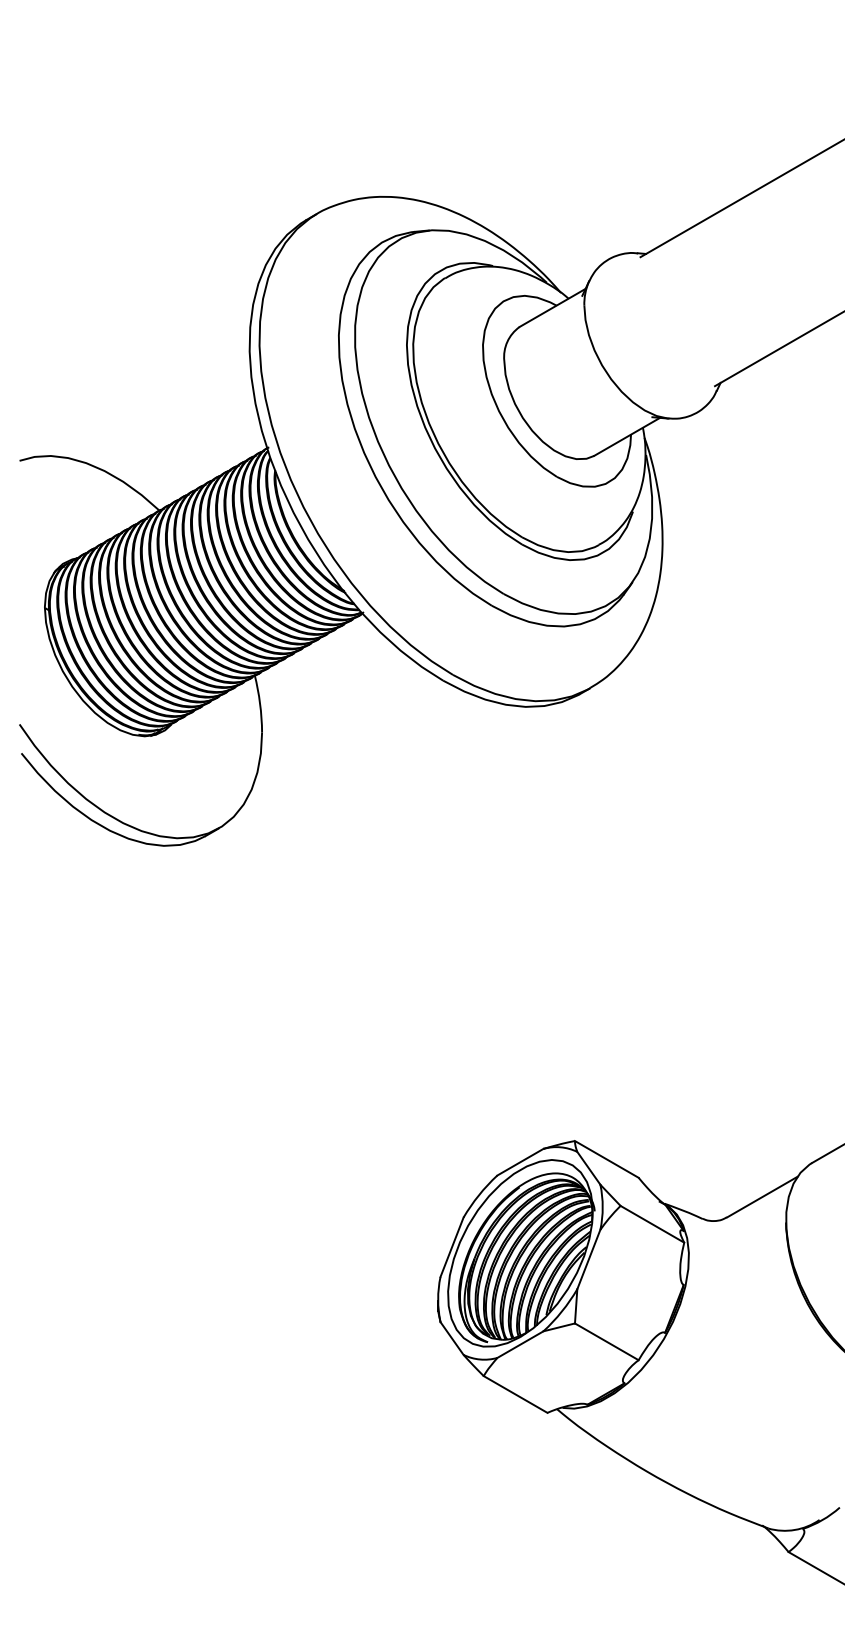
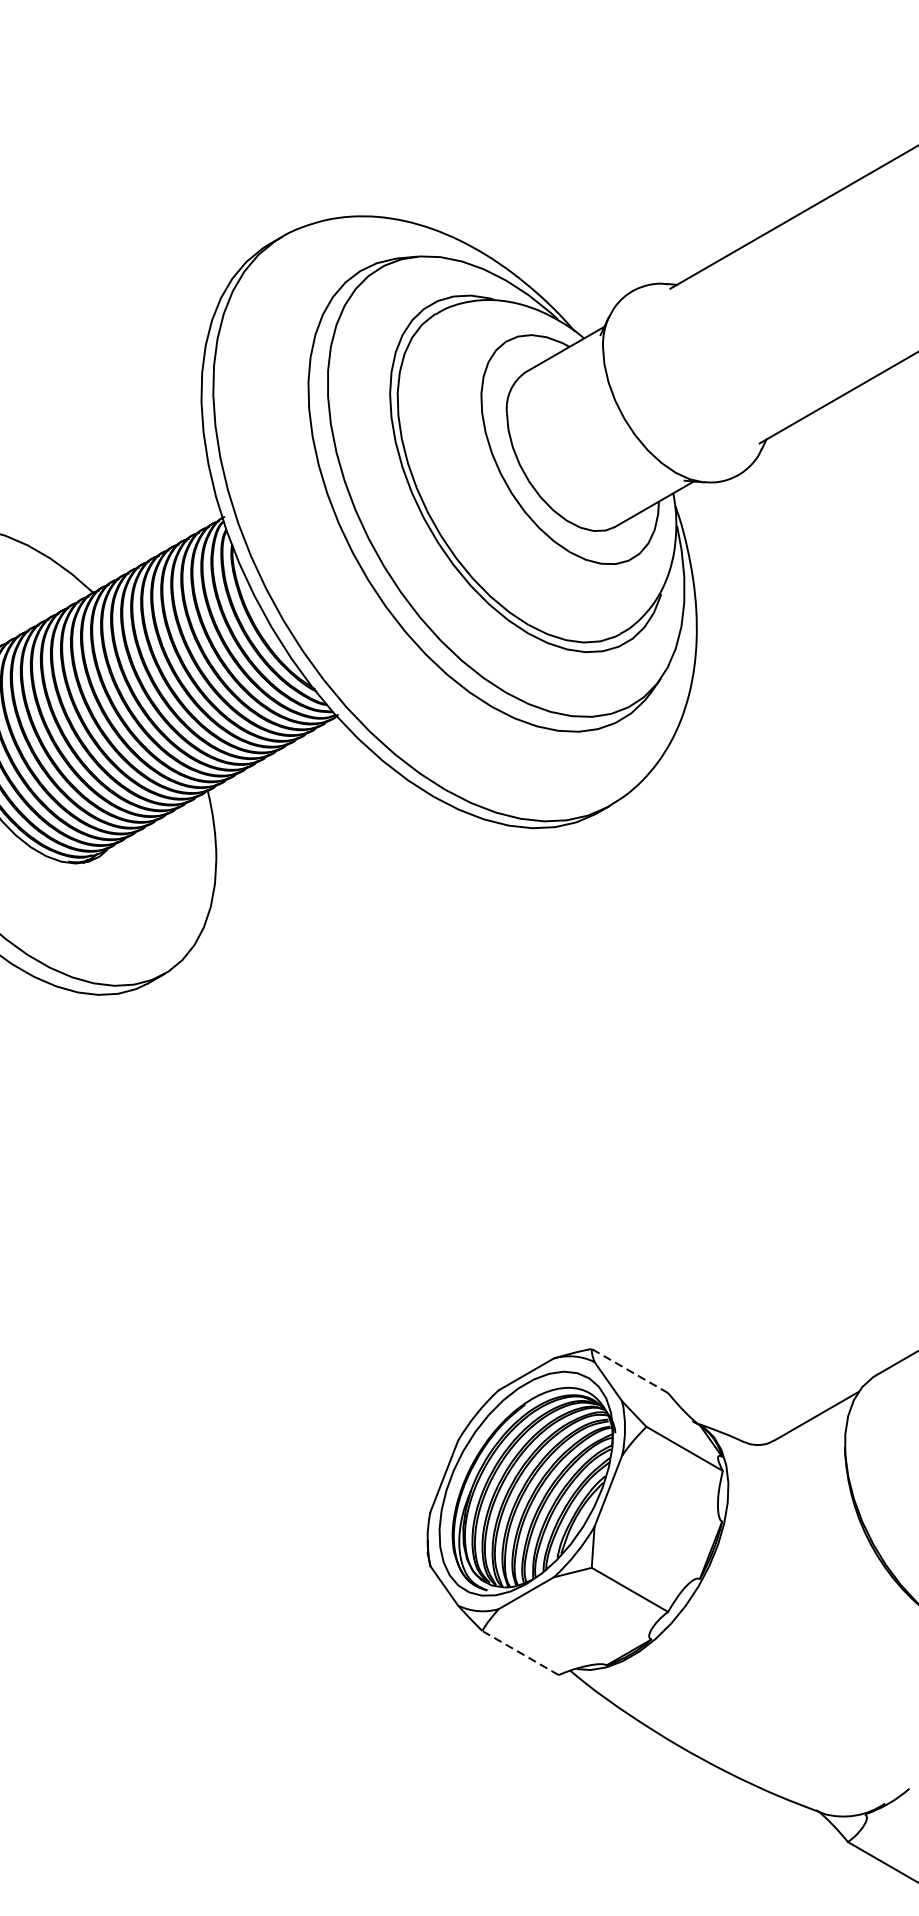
line: (606, 1159) -> (629, 1371), solid -> dashed
line: (515, 1394) -> (520, 1653), solid -> dashed

